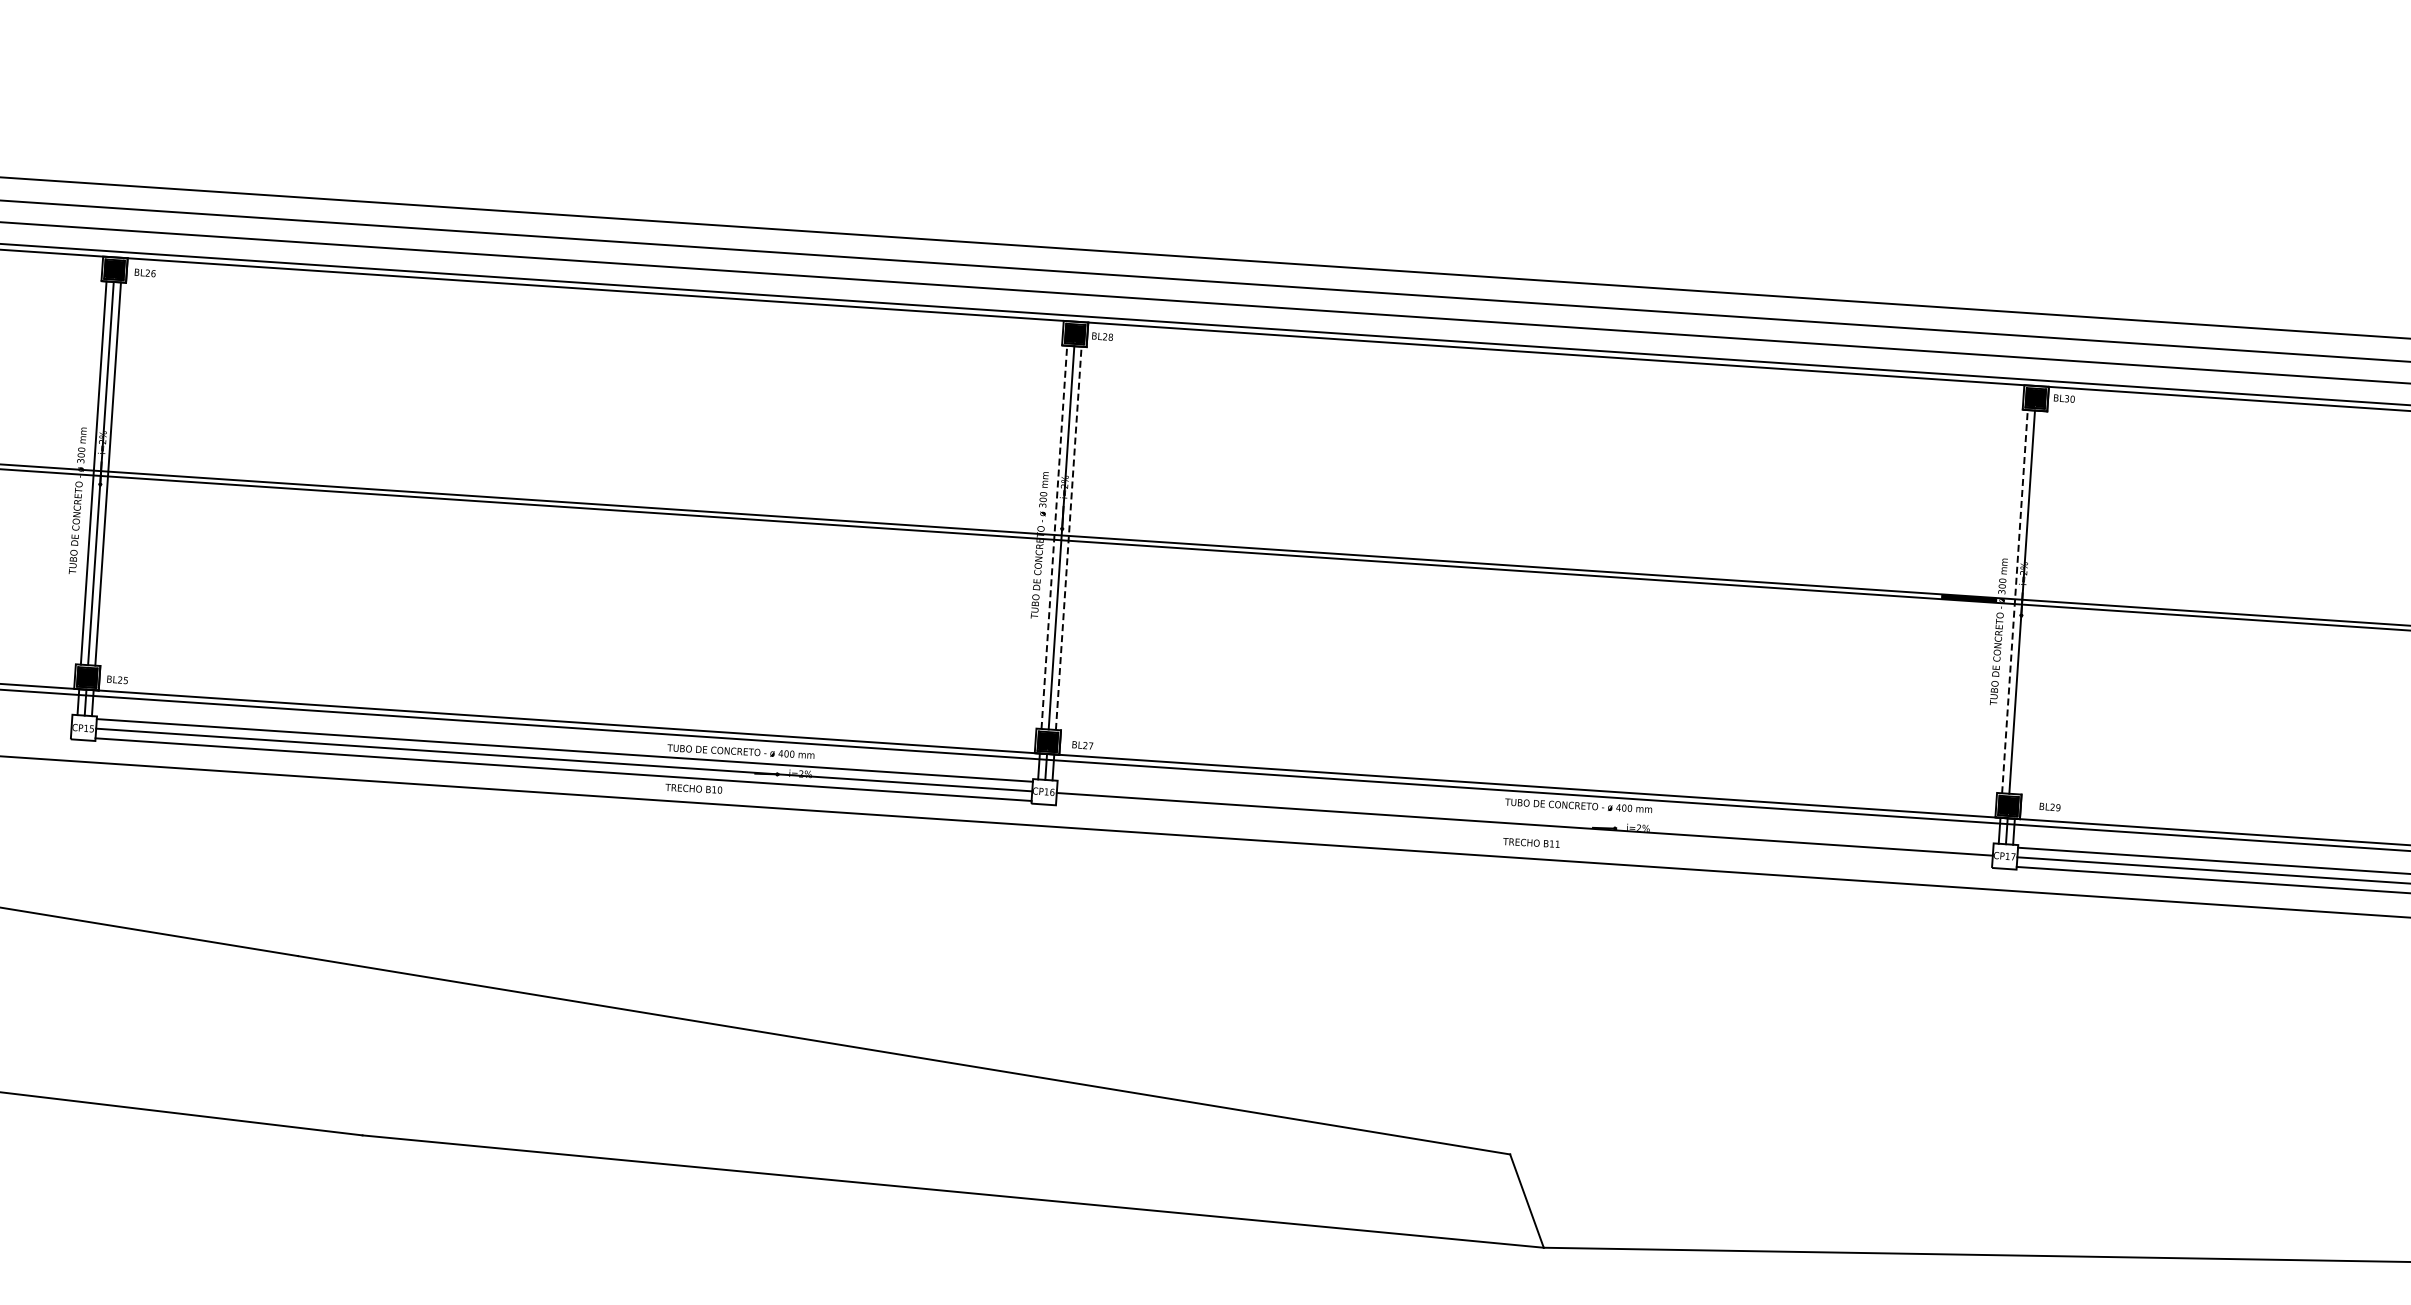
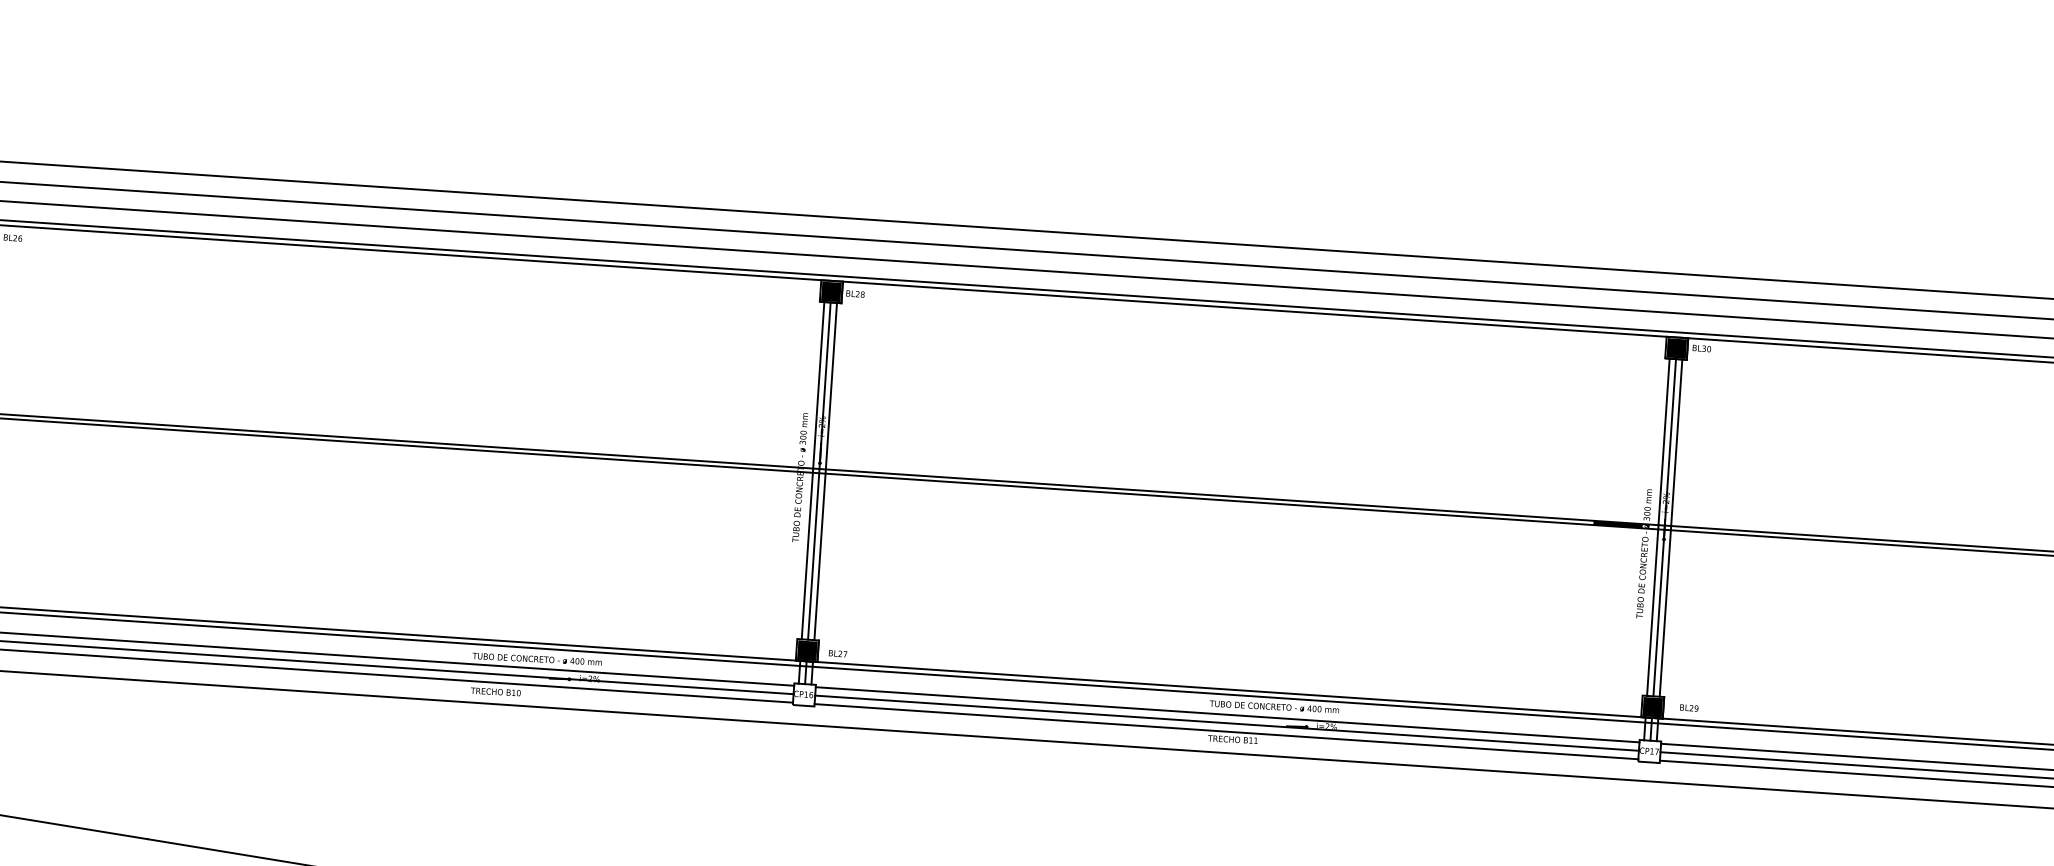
line: (1054, 536) -> (813, 469), dashed -> solid
line: (1068, 537) -> (825, 470), dashed -> solid
line: (2014, 601) -> (1657, 527), dashed -> solid
line: (2029, 602) -> (1671, 527), added
line: (1525, 814) -> (1227, 714), added
line: (1524, 833) -> (1226, 731), added

